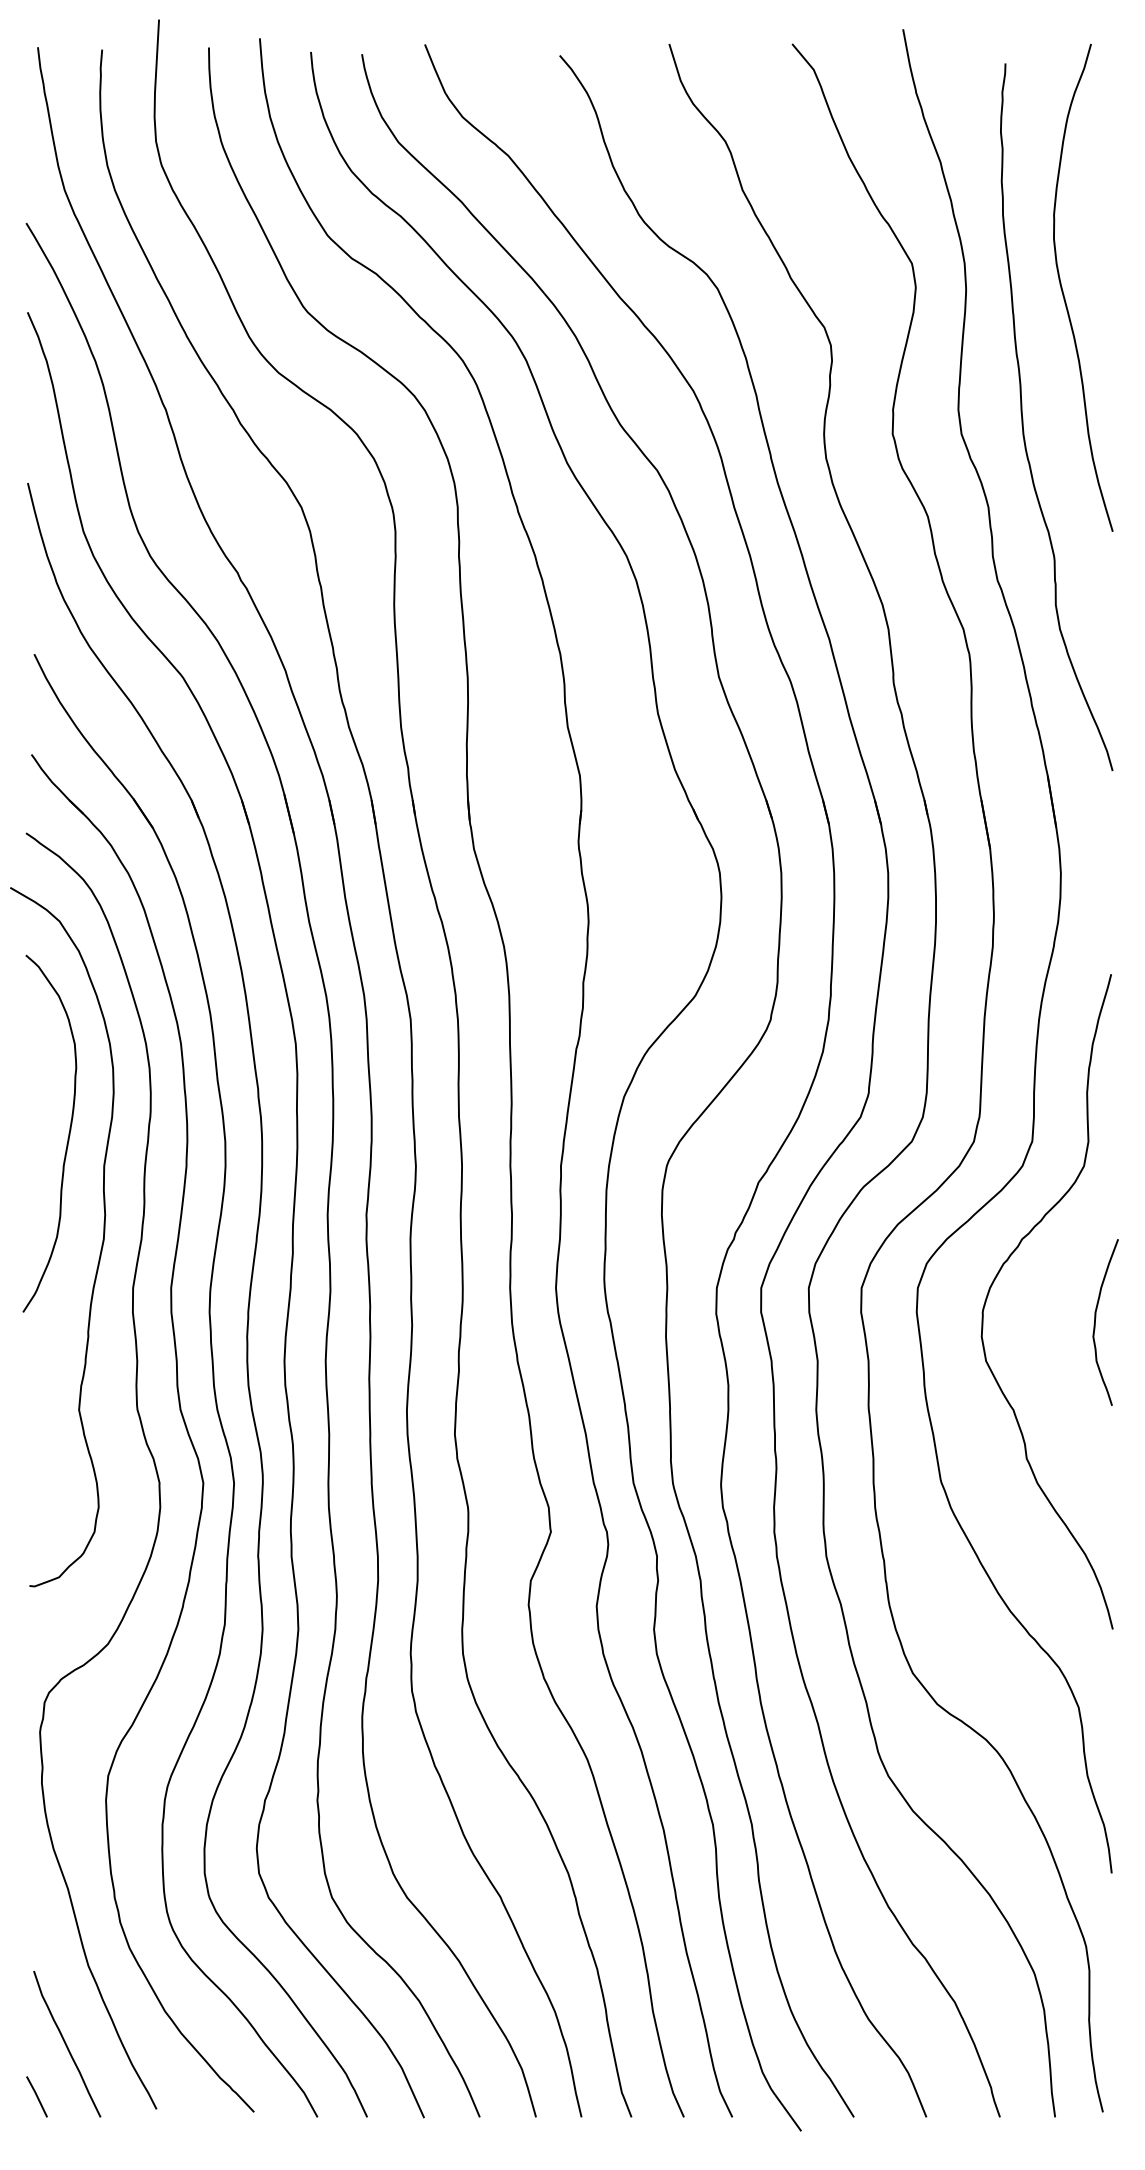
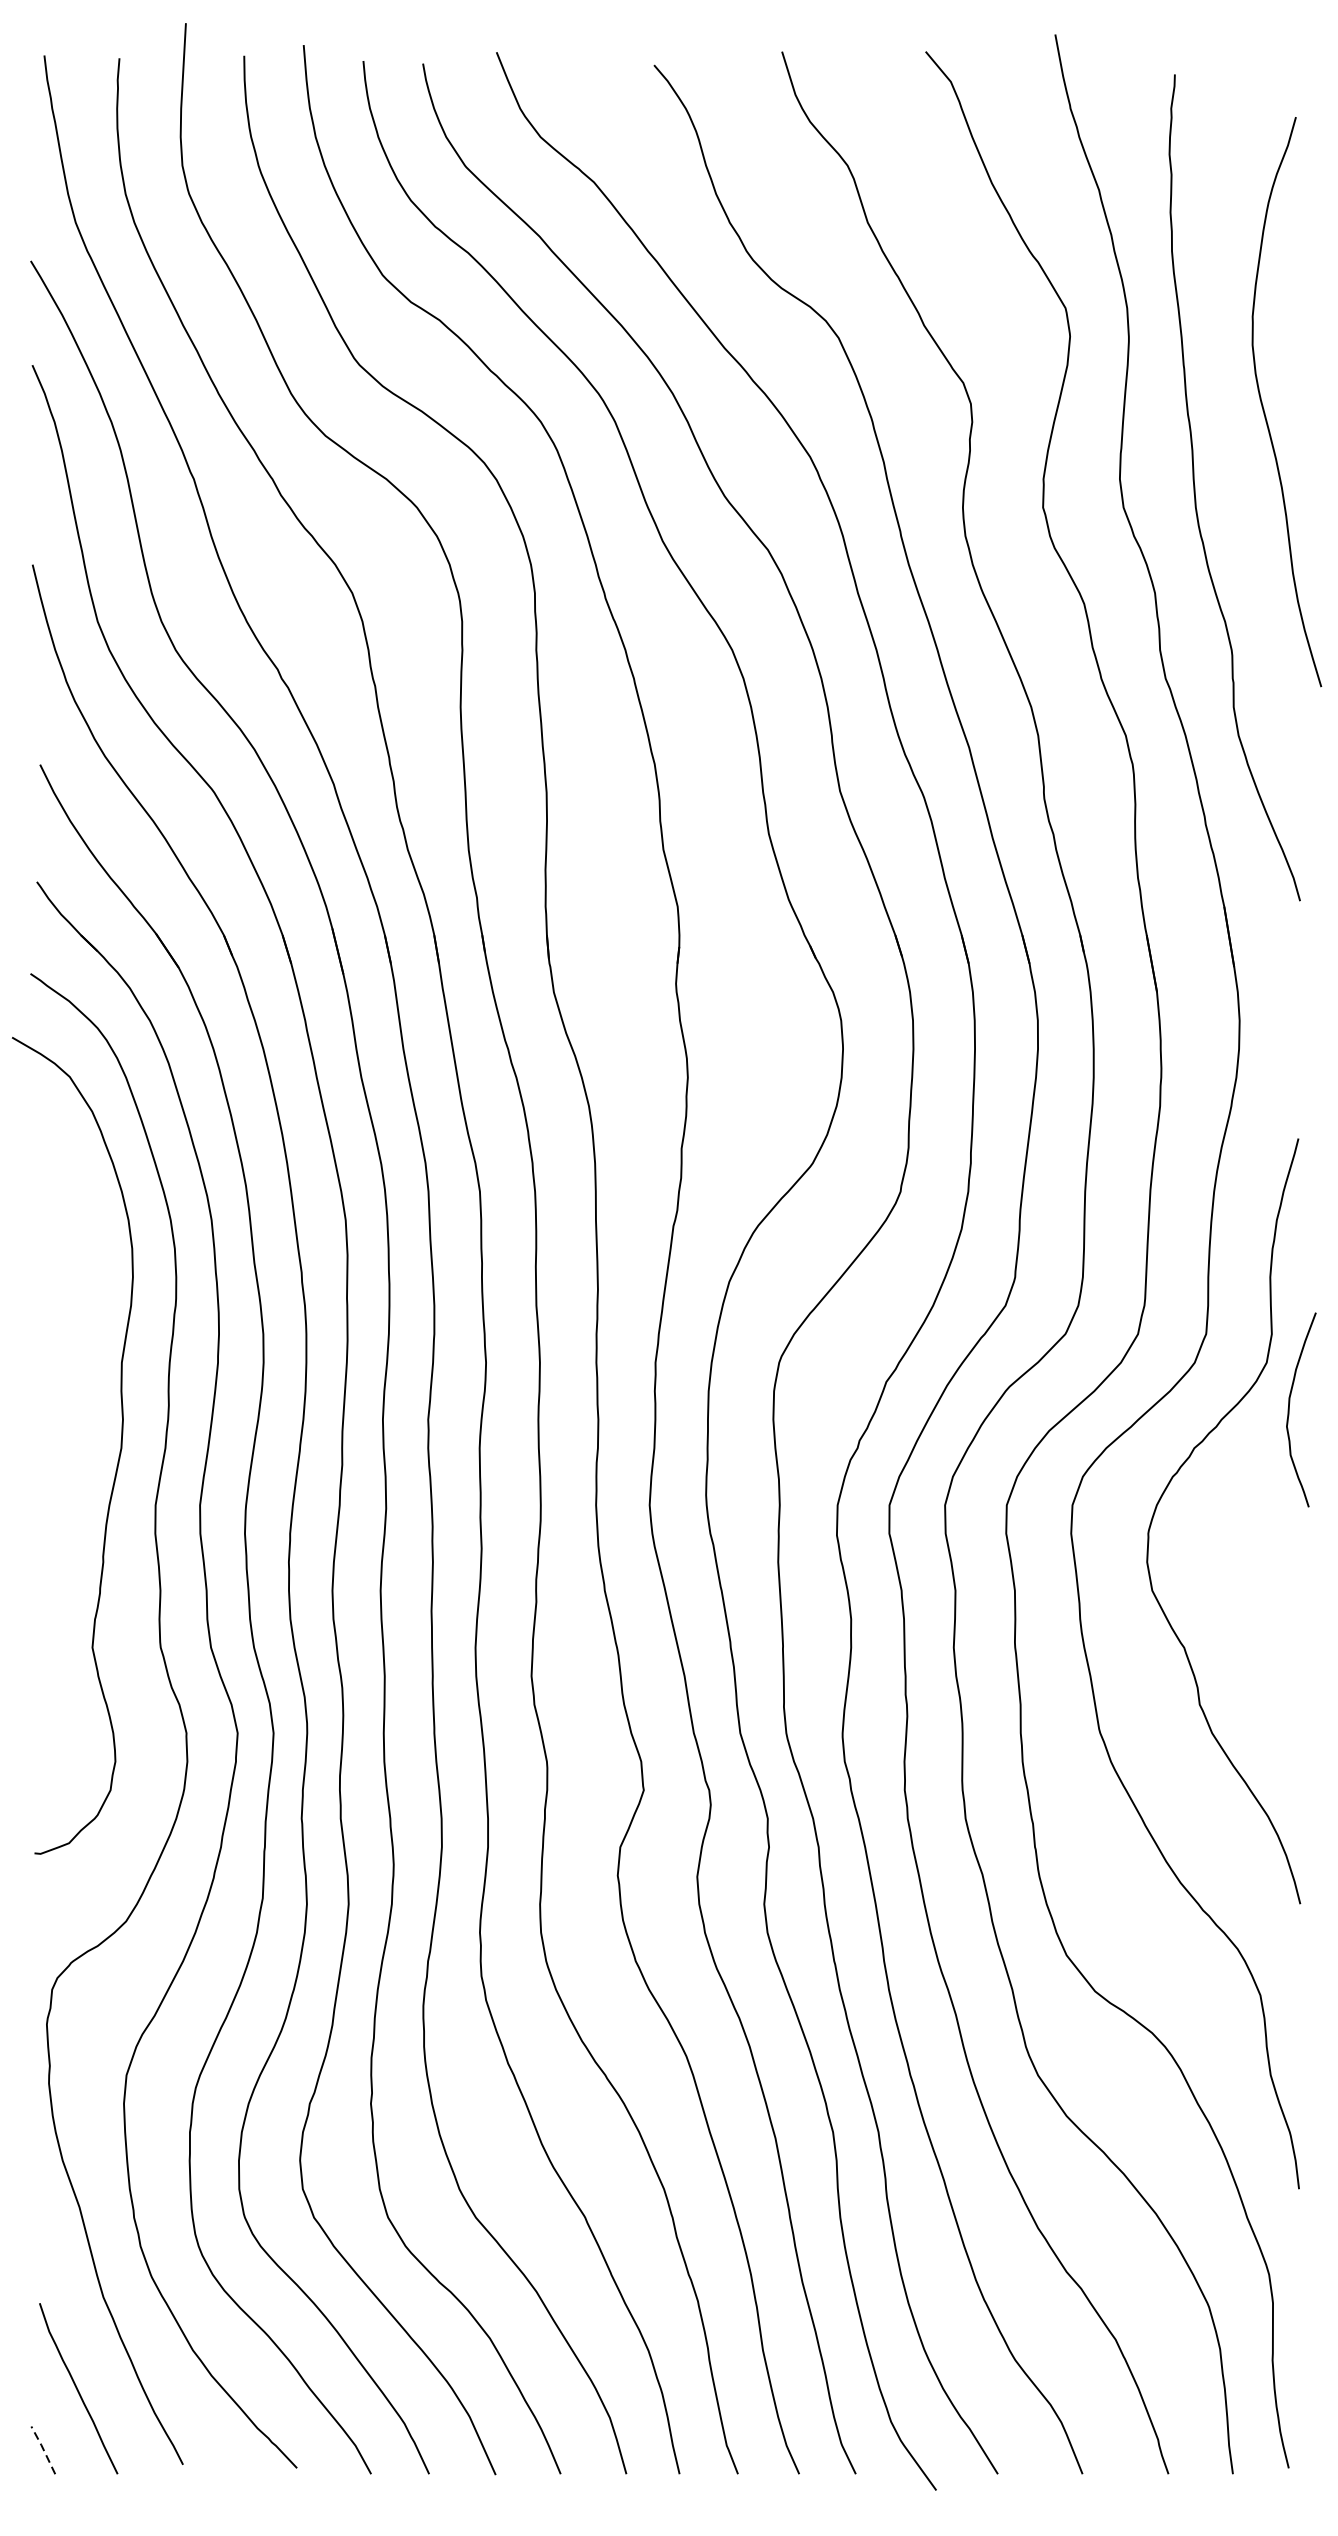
curve: (1063, 290) -> (1263, 405), moved
curve: (67, 1138) -> (78, 1330), removed
curve: (1096, 1318) -> (1290, 1405), moved
line: (37, 2095) -> (43, 2448), solid -> dashed

